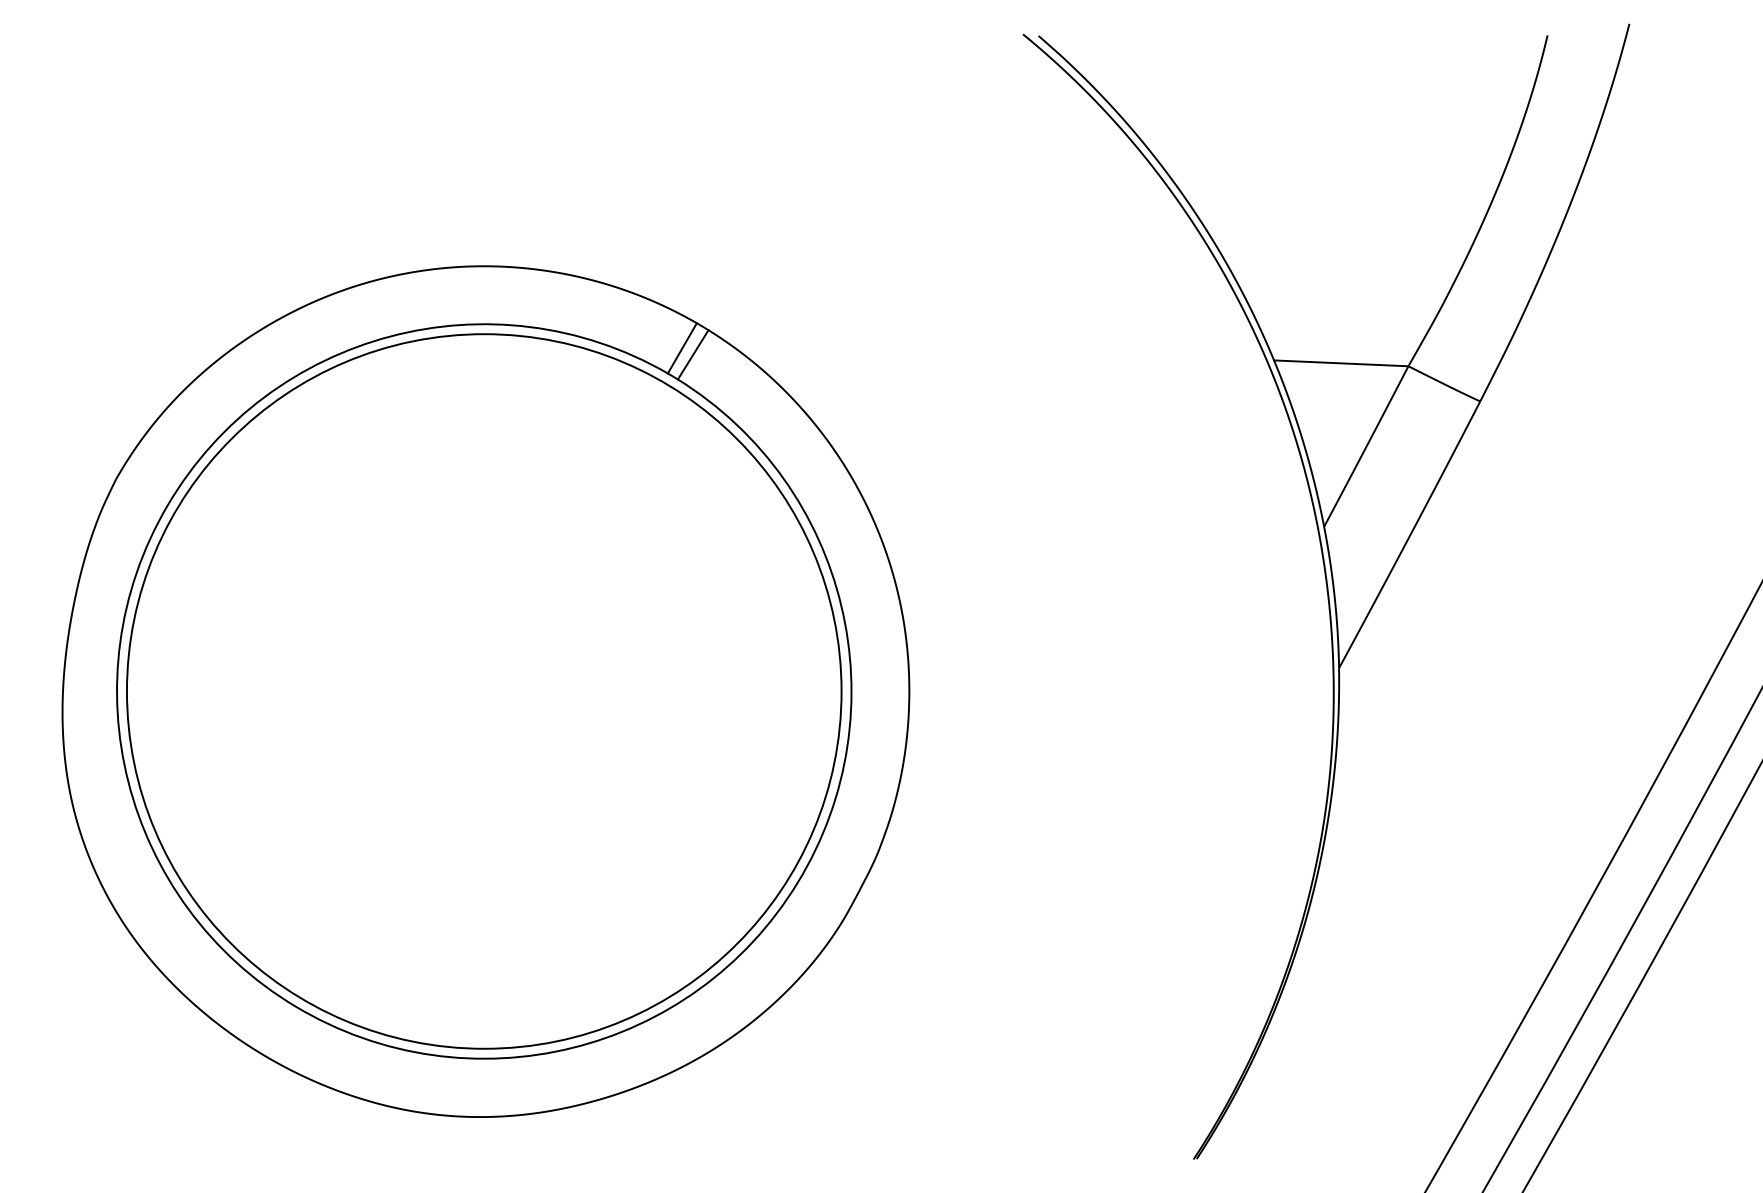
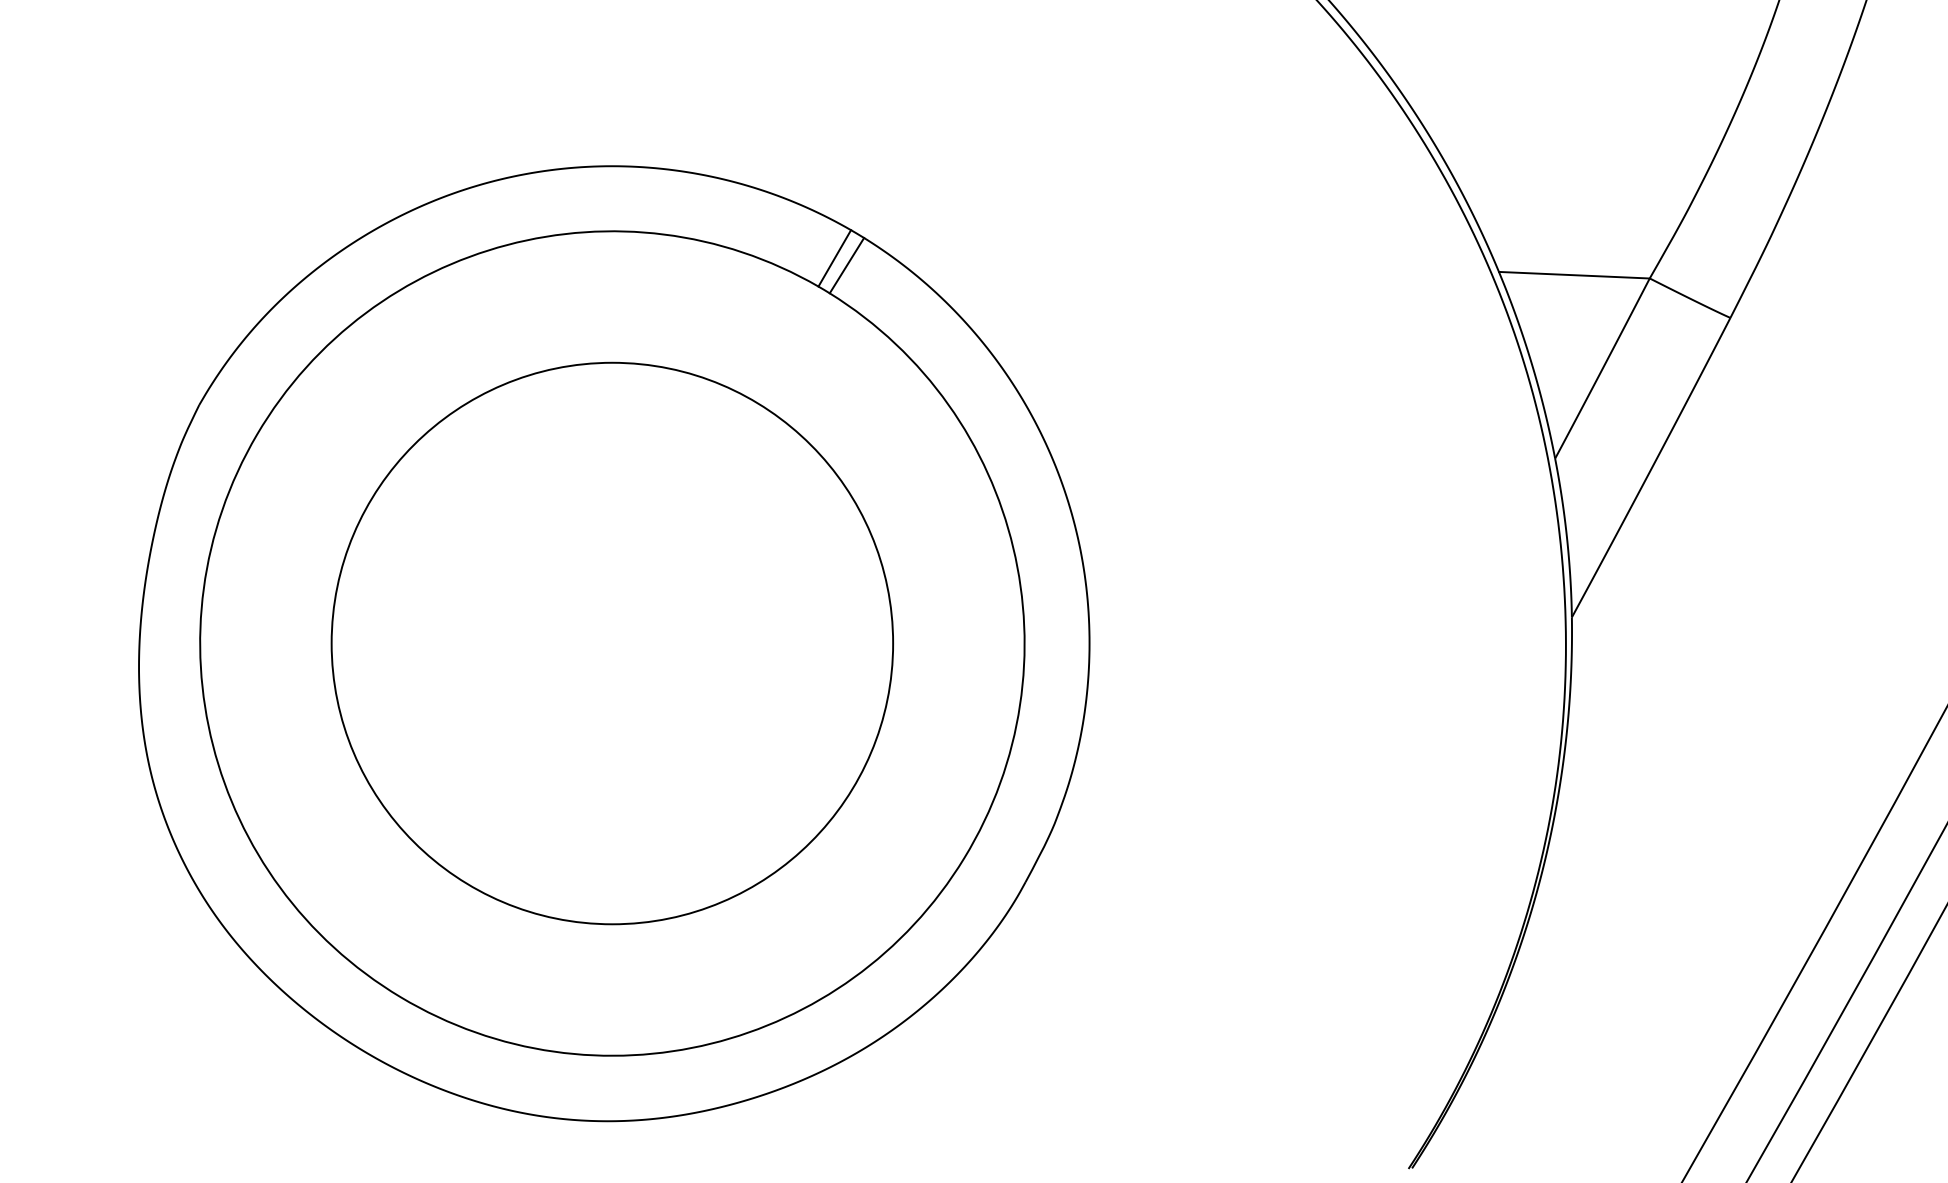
circle: (483, 691) -> (611, 643), size x0.7

